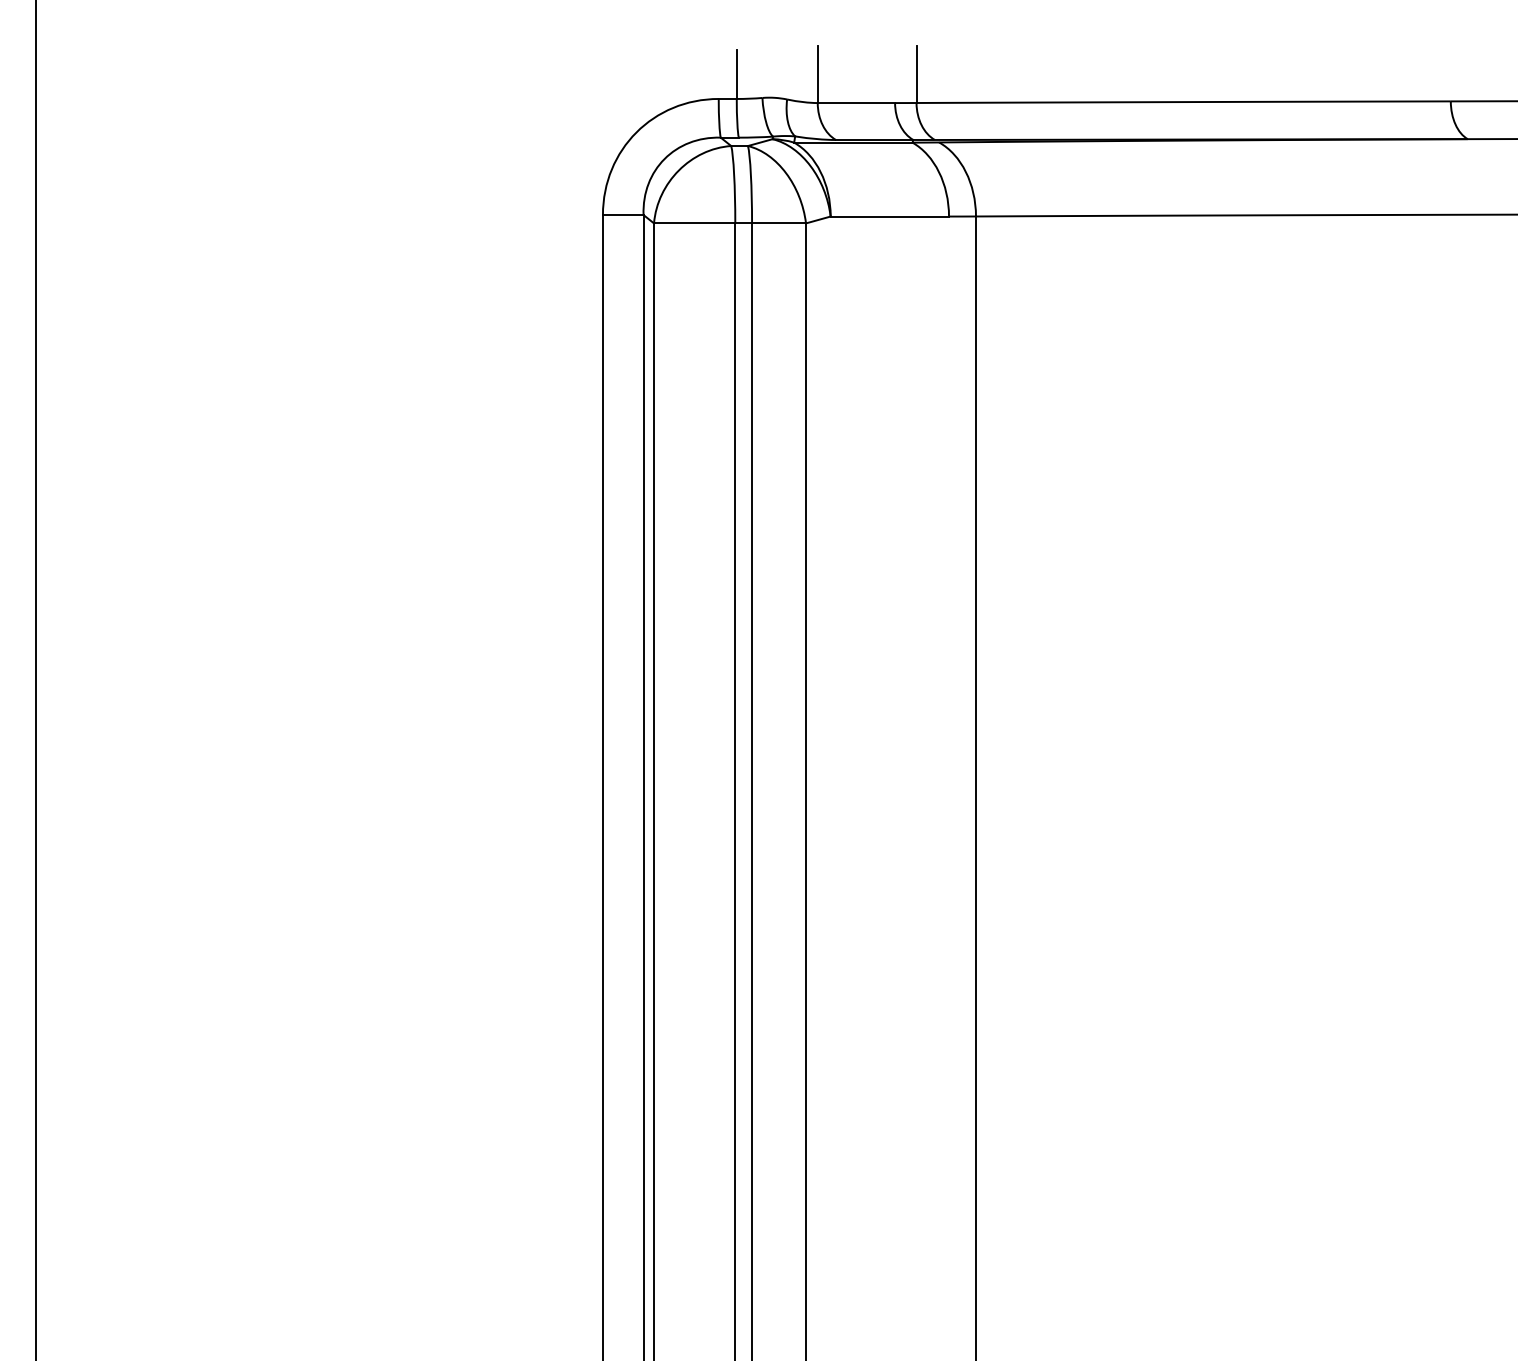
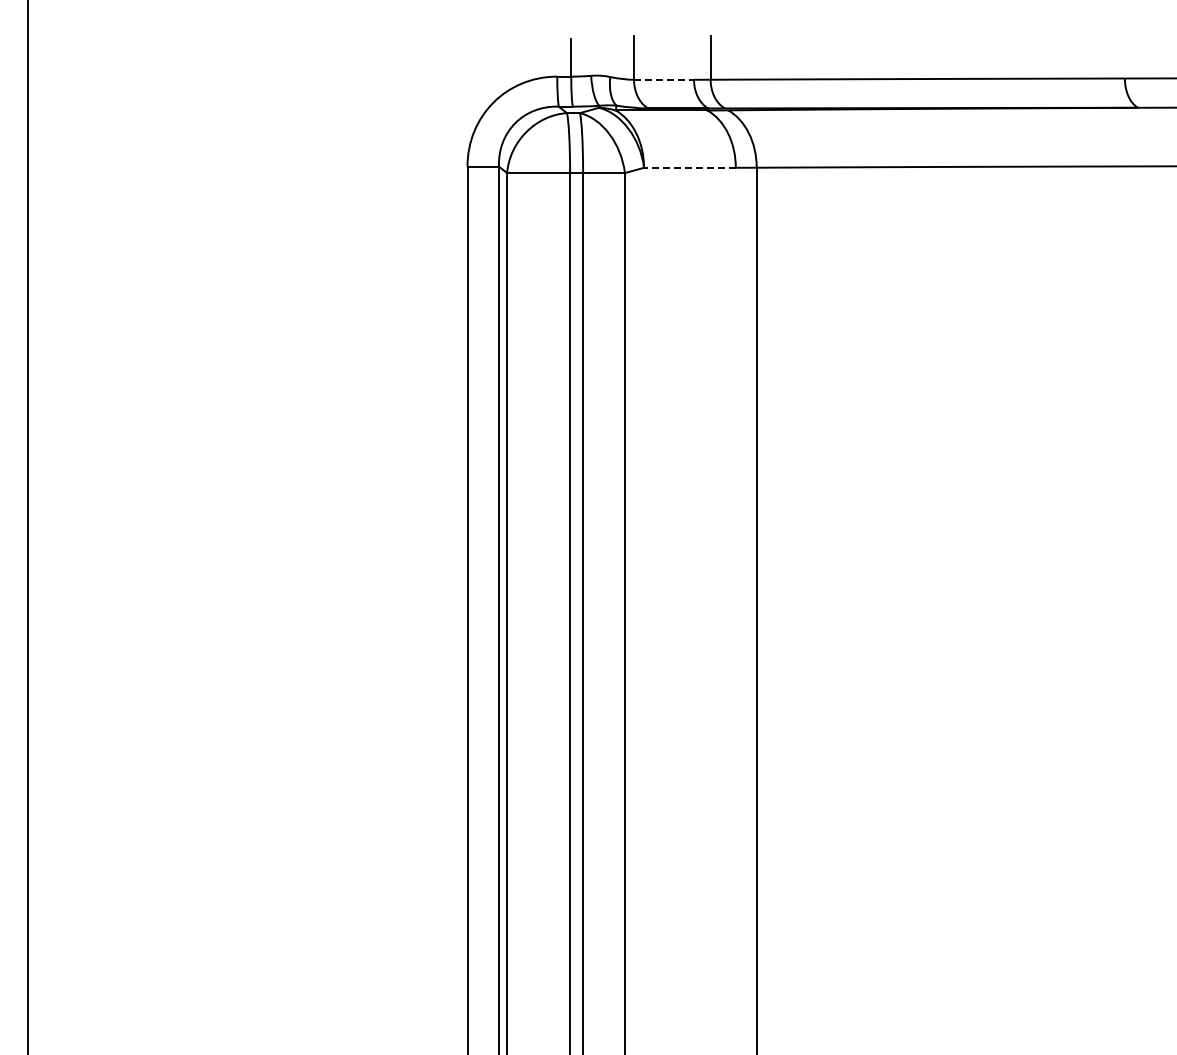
line: (857, 102) -> (664, 79), solid -> dashed
line: (889, 216) -> (689, 167), solid -> dashed

